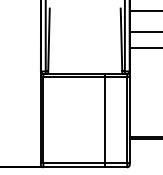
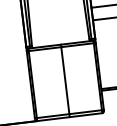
line: (105, 120) -> (65, 80), moved

